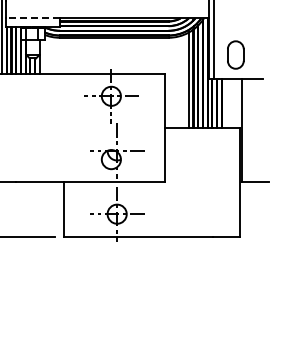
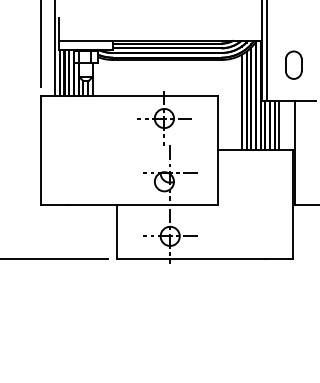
line: (32, 18) -> (85, 40), dashed -> solid
part: (235, 54) -> (293, 64), moved
line: (226, 103) -> (279, 125), added

